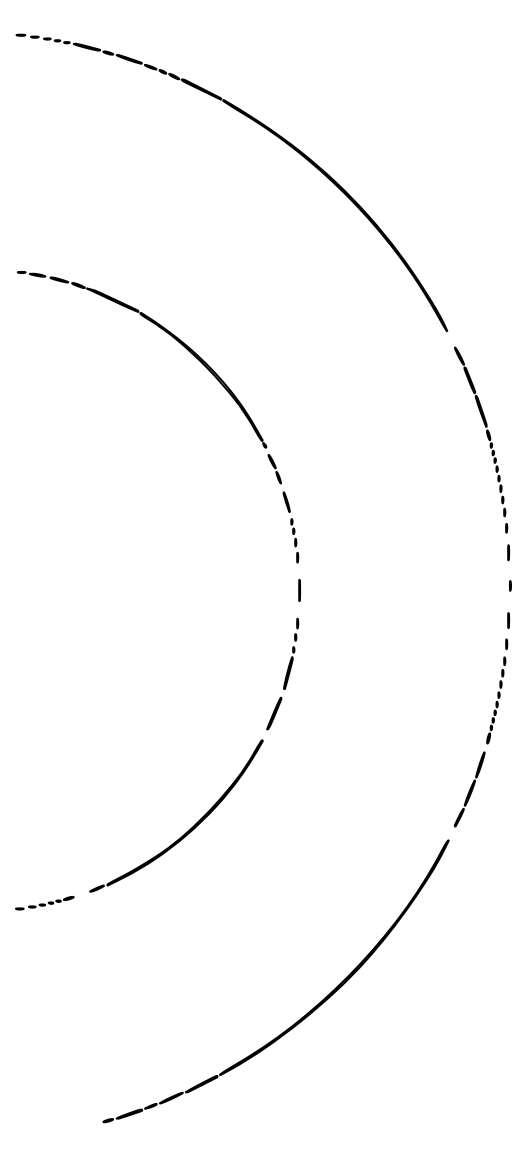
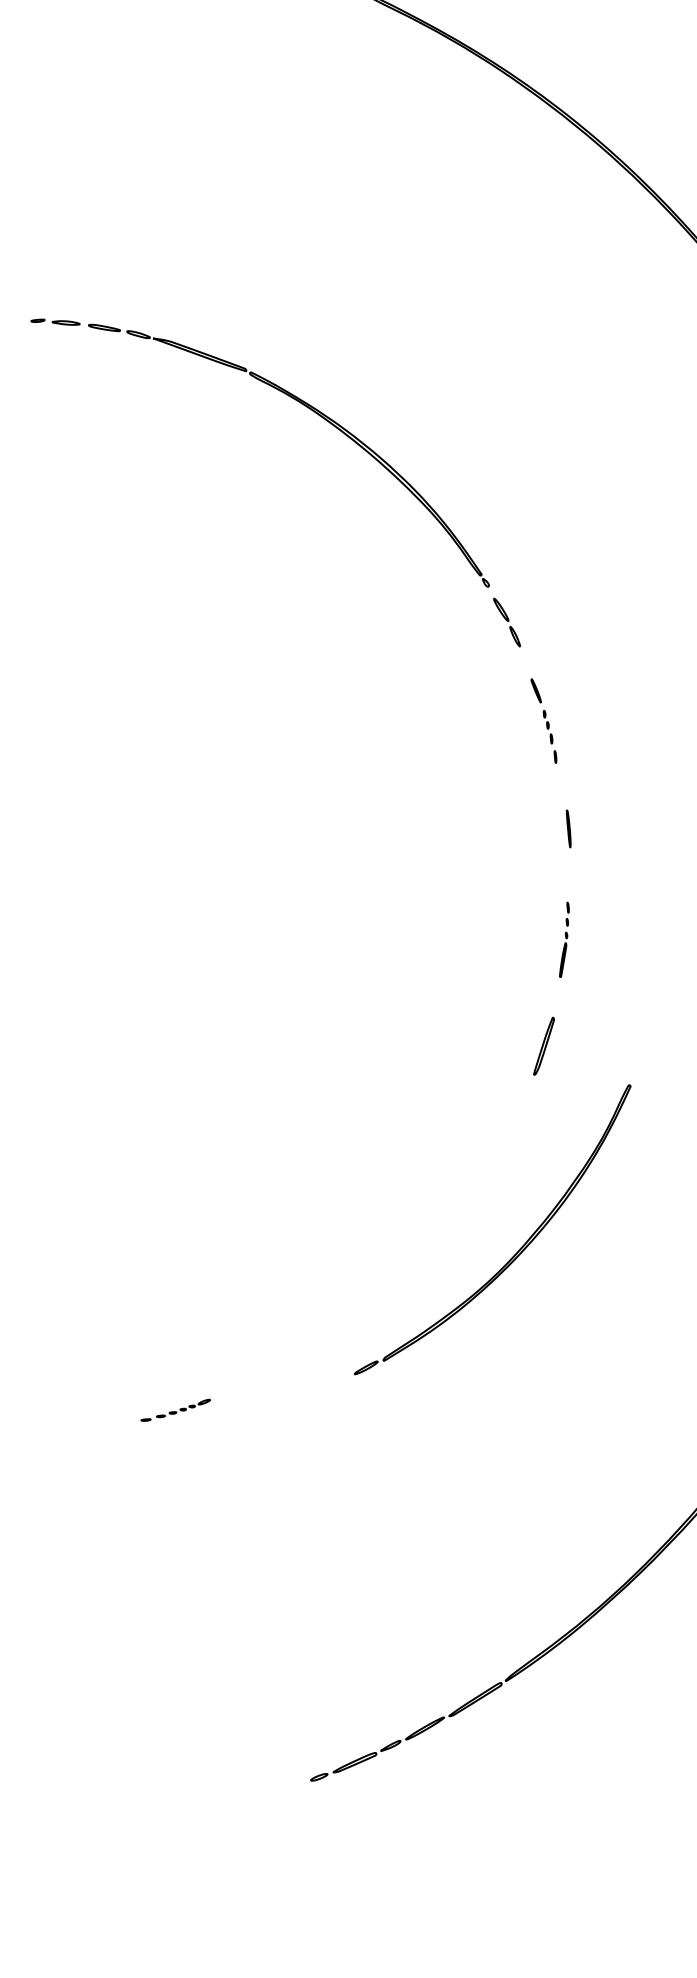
part: (290, 527) -> (543, 721), size x0.7
part: (291, 653) -> (564, 939), size x0.6
part: (187, 830) -> (513, 1253), moved
part: (44, 903) -> (175, 1410), size x0.7

